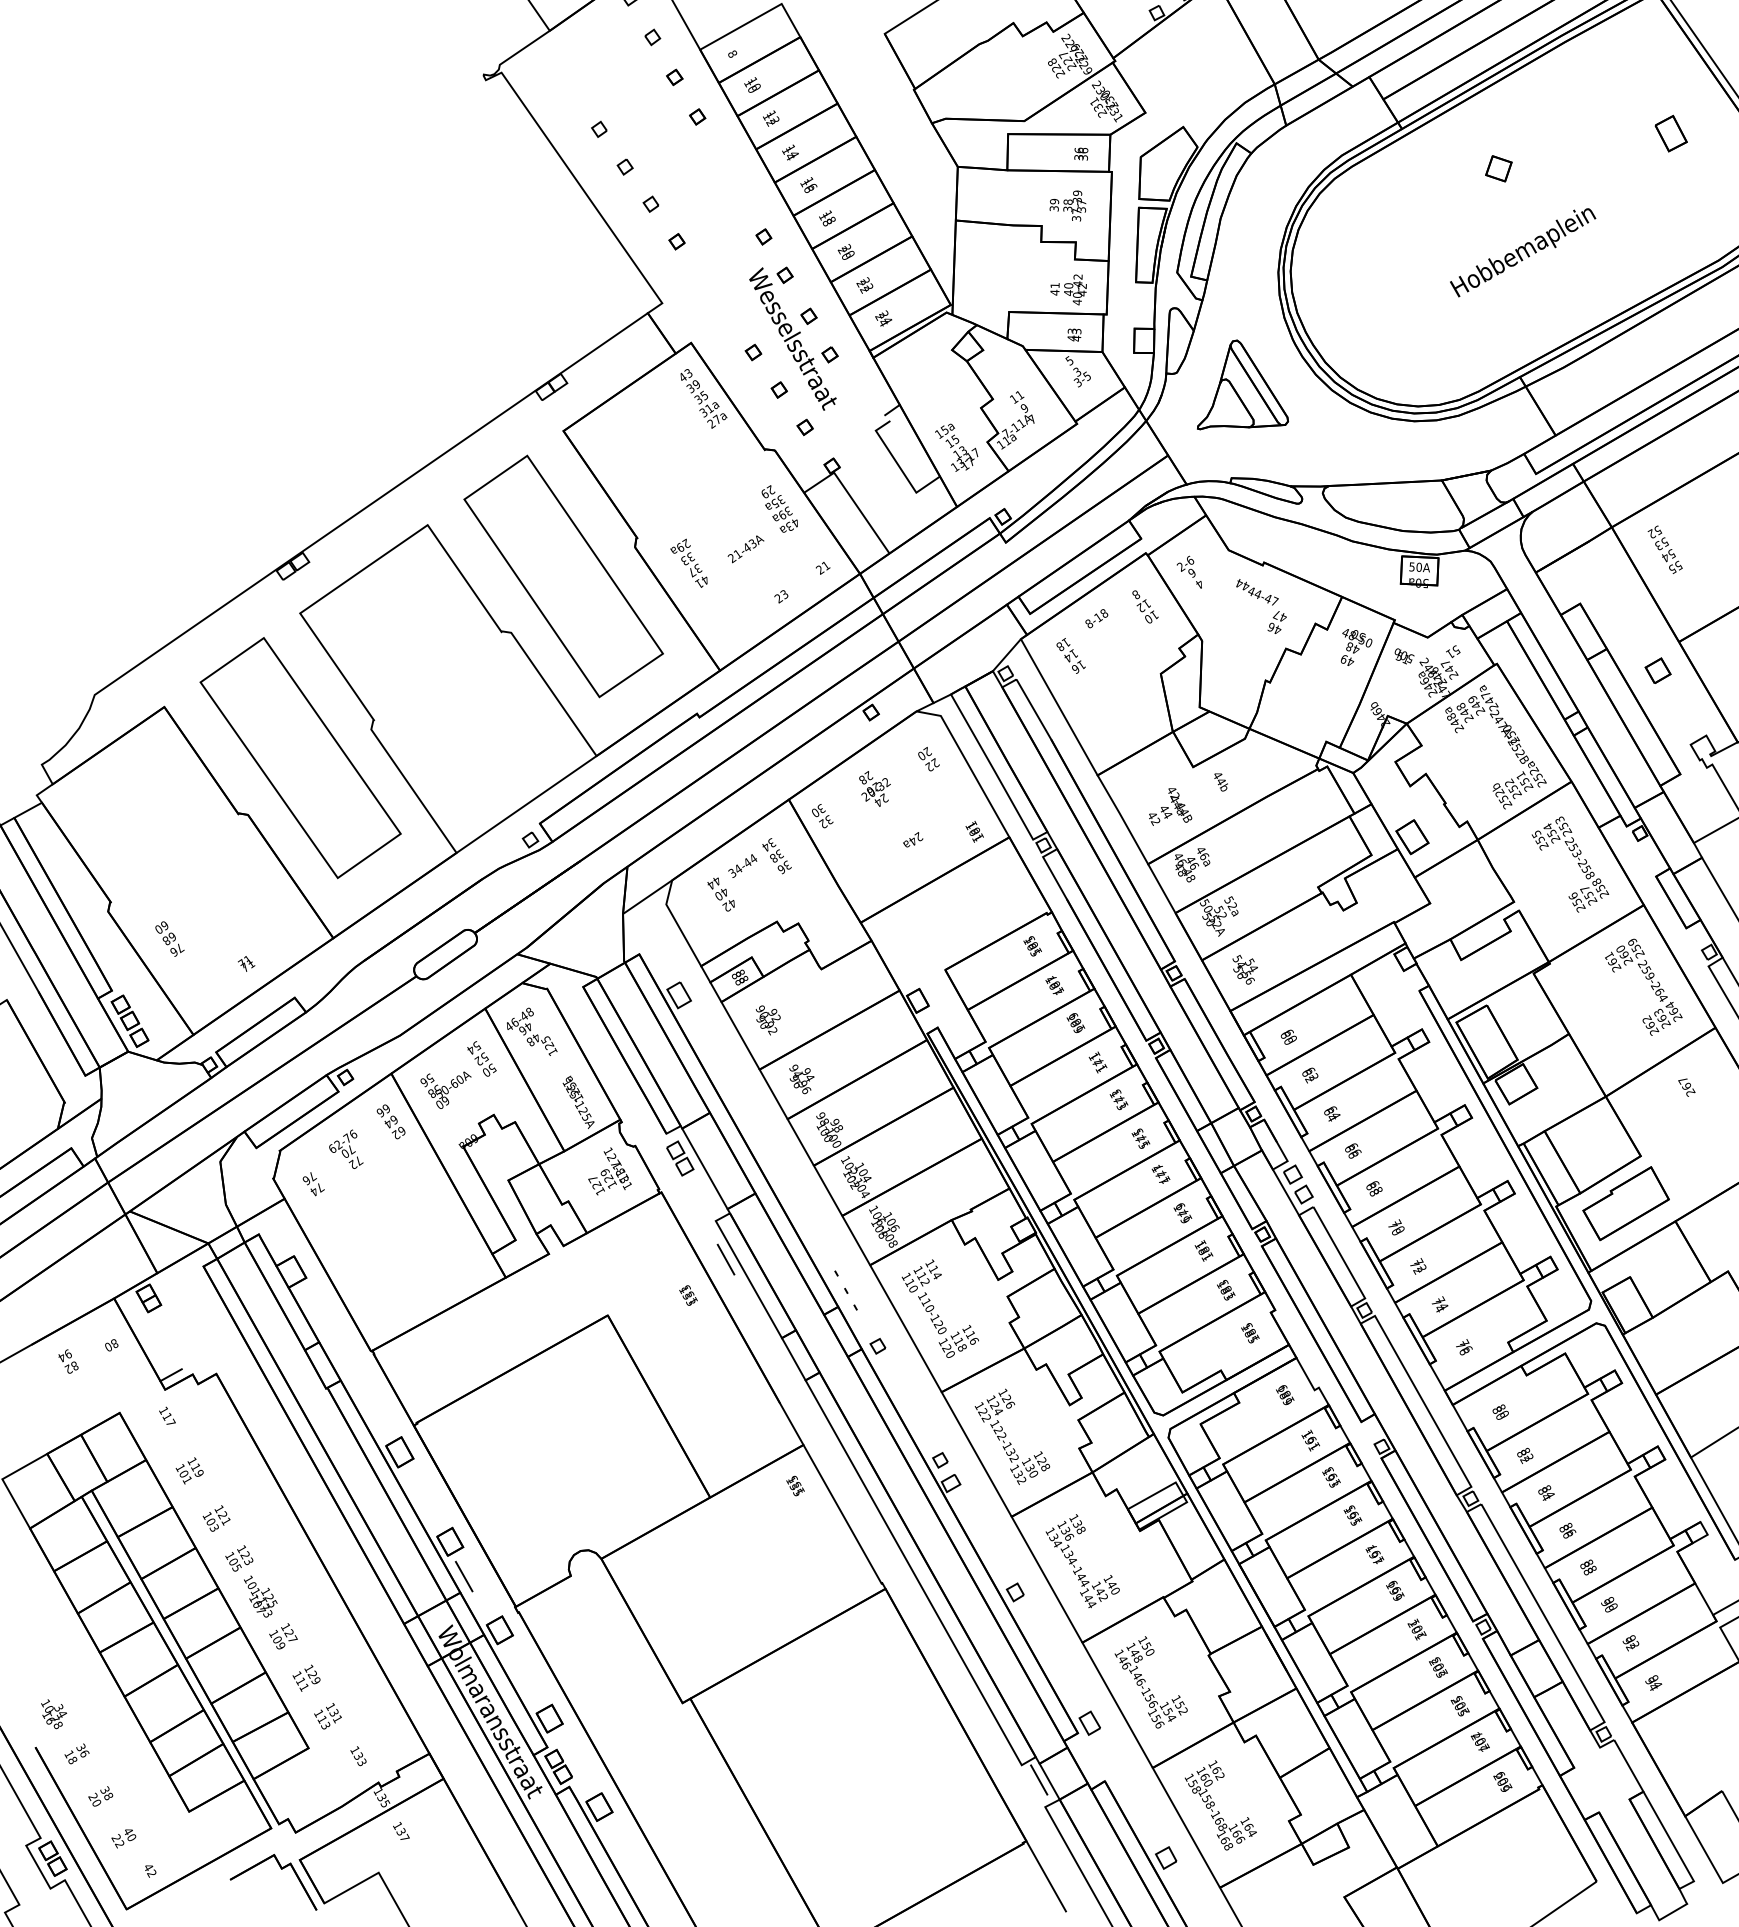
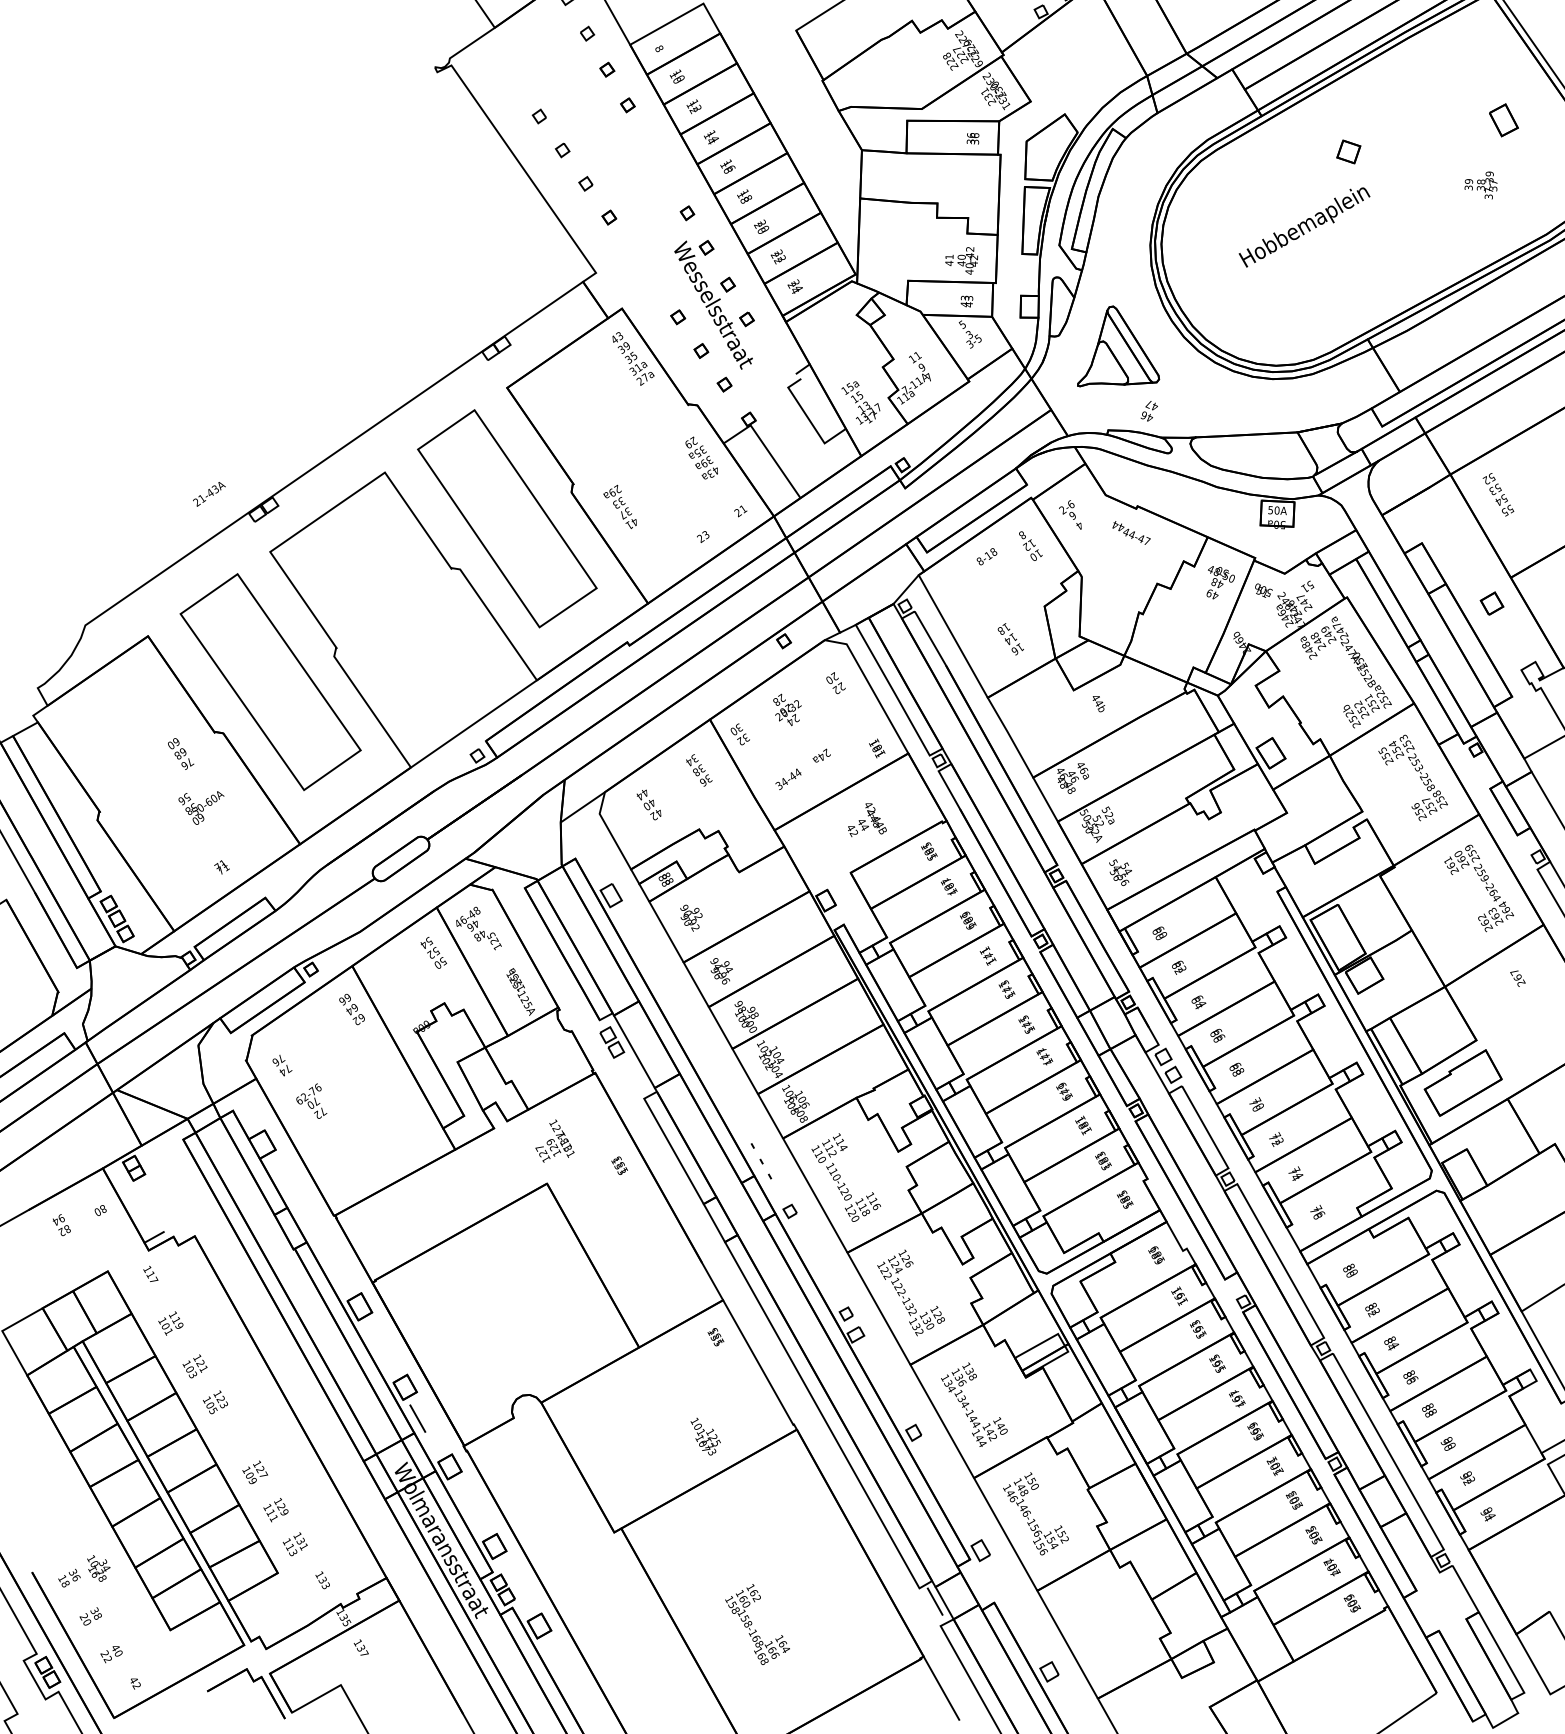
text: (1067, 206) -> (1480, 185), moved
text: (1523, 252) -> (1304, 227), moved
text: (746, 549) -> (209, 494), moved
text: (1276, 622) -> (1148, 411), moved
text: (1070, 656) -> (1010, 639), moved
text: (1170, 807) -> (867, 820), moved
text: (742, 865) -> (788, 778), moved
text: (170, 938) -> (181, 753), moved
text: (446, 1089) -> (201, 807), moved
text: (346, 1148) -> (311, 1100), moved
text: (609, 1170) -> (554, 1140), moved
line: (726, 1259) -> (653, 1133), removed
text: (260, 1596) -> (705, 1436), moved
text: (53, 1714) -> (98, 1568), moved
text: (1220, 1805) -> (757, 1624), moved

